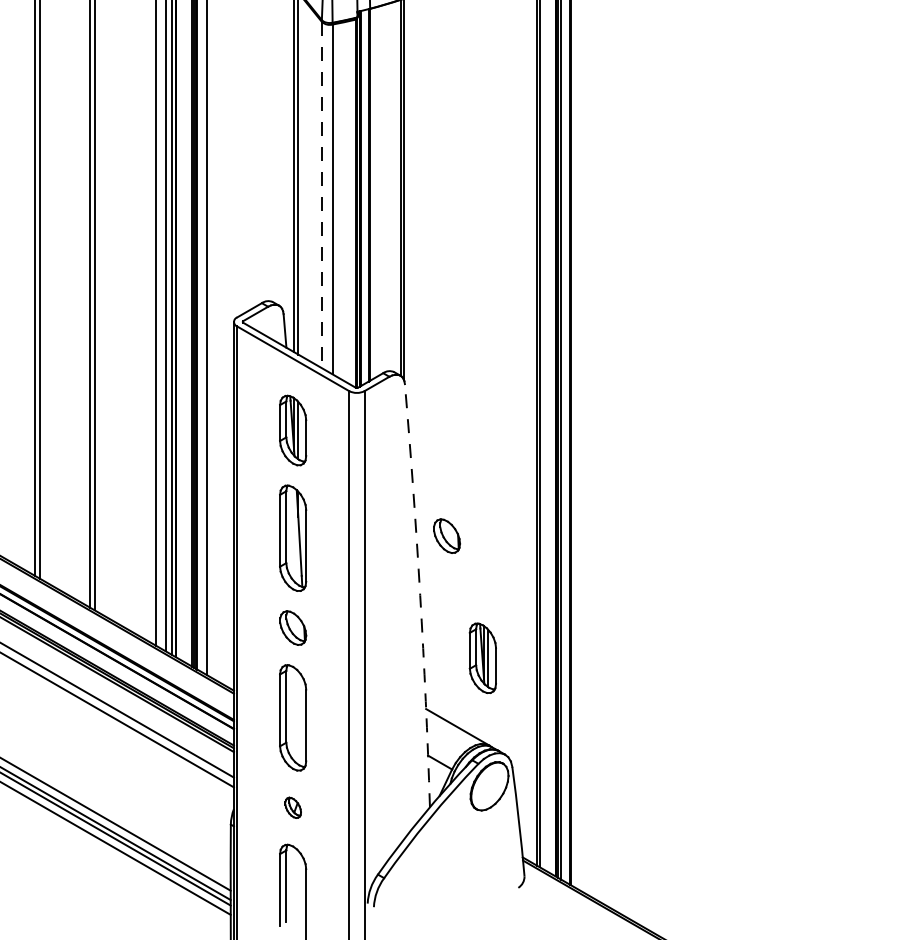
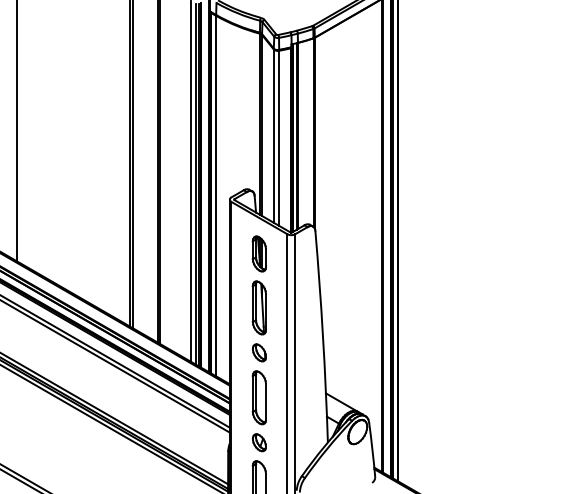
line: (321, 195) -> (273, 136), dashed -> solid
part: (447, 535) -> (336, 306), removed
arc: (421, 595) -> (323, 336), dashed -> solid
part: (481, 657) -> (353, 367), removed
part: (293, 807) -> (259, 442), size x1.67

